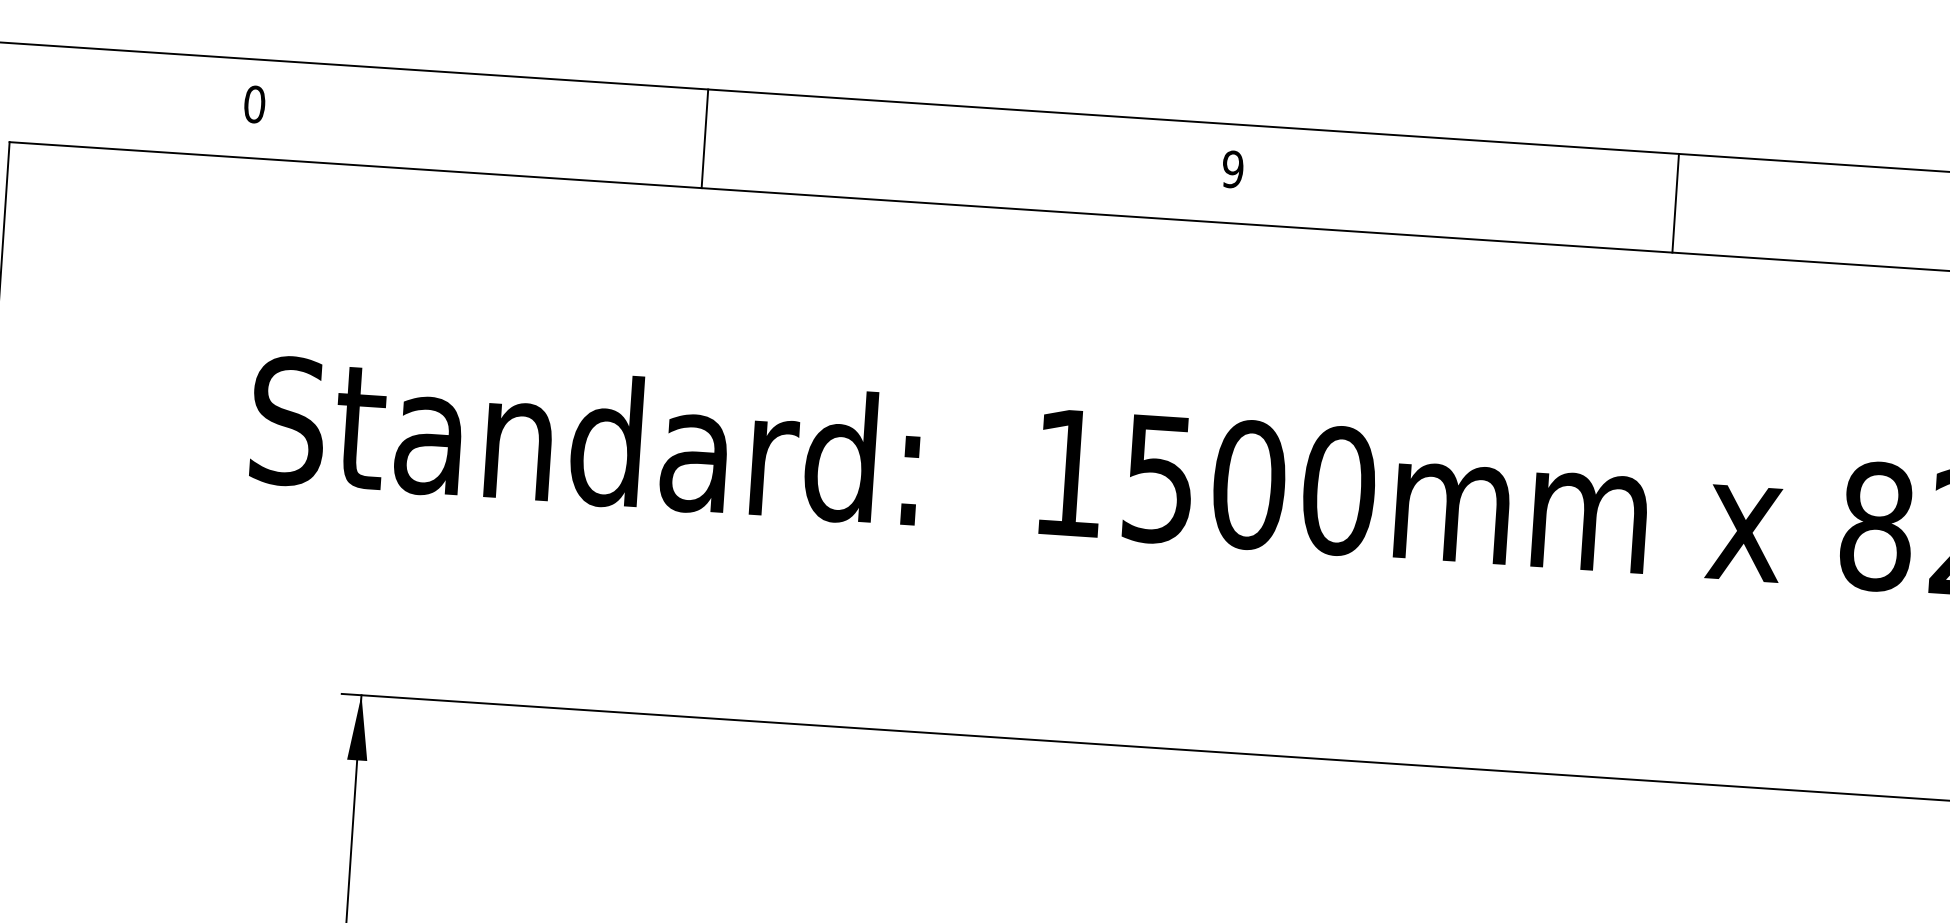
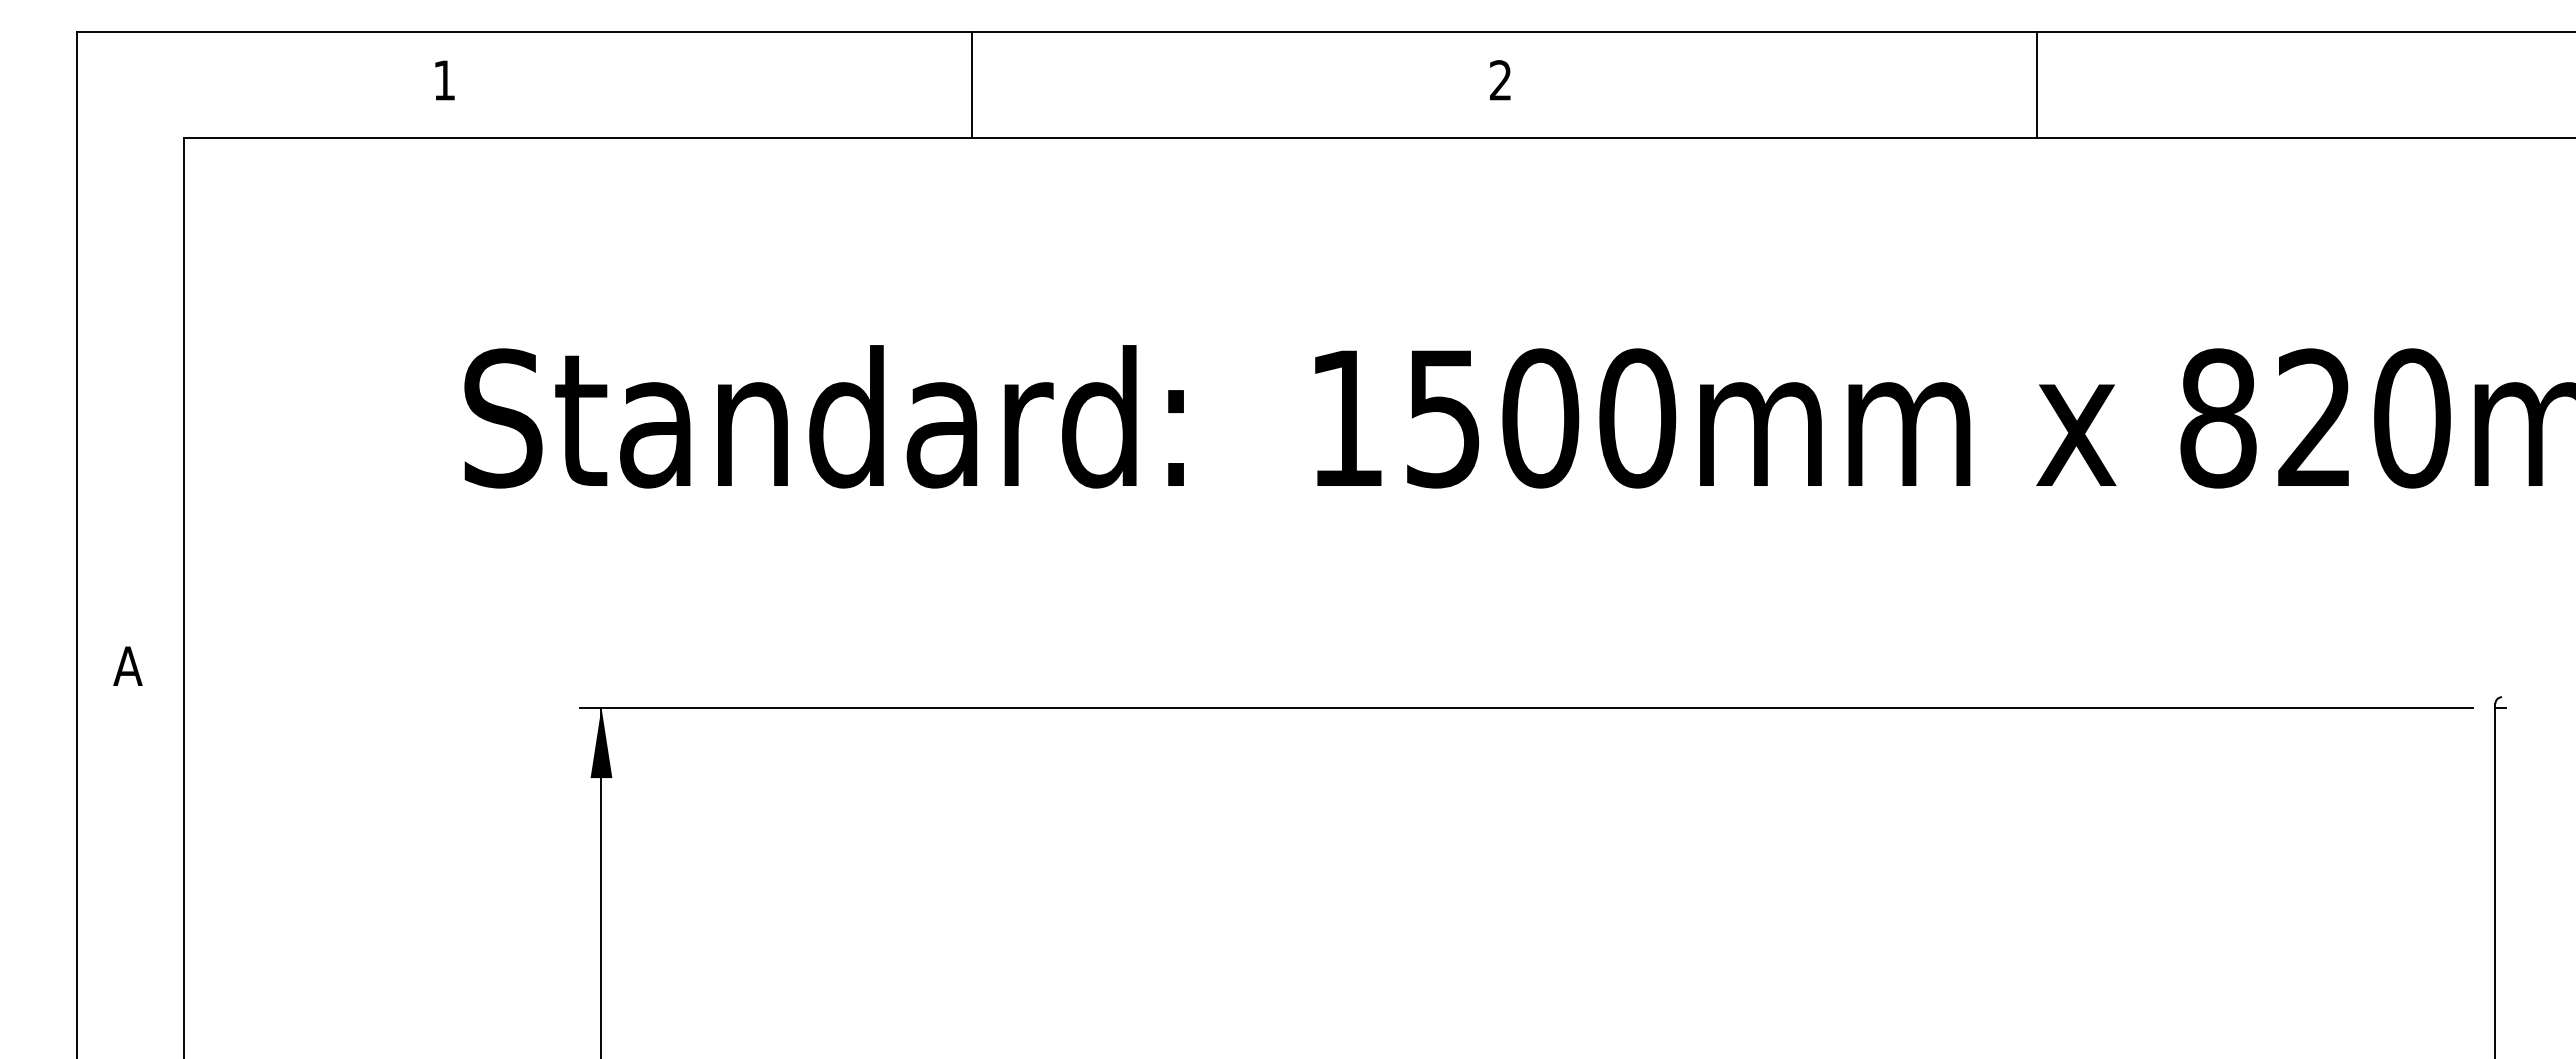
text: (254, 104) -> (444, 80), 0 -> 1
line: (704, 138) -> (971, 84), moved
text: (1232, 169) -> (1500, 80), 9 -> 2
line: (1675, 202) -> (2036, 84), moved

